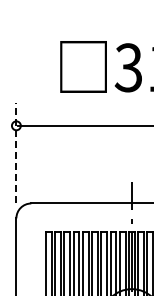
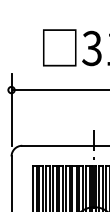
line: (16, 153) -> (11, 109), dashed -> solid

